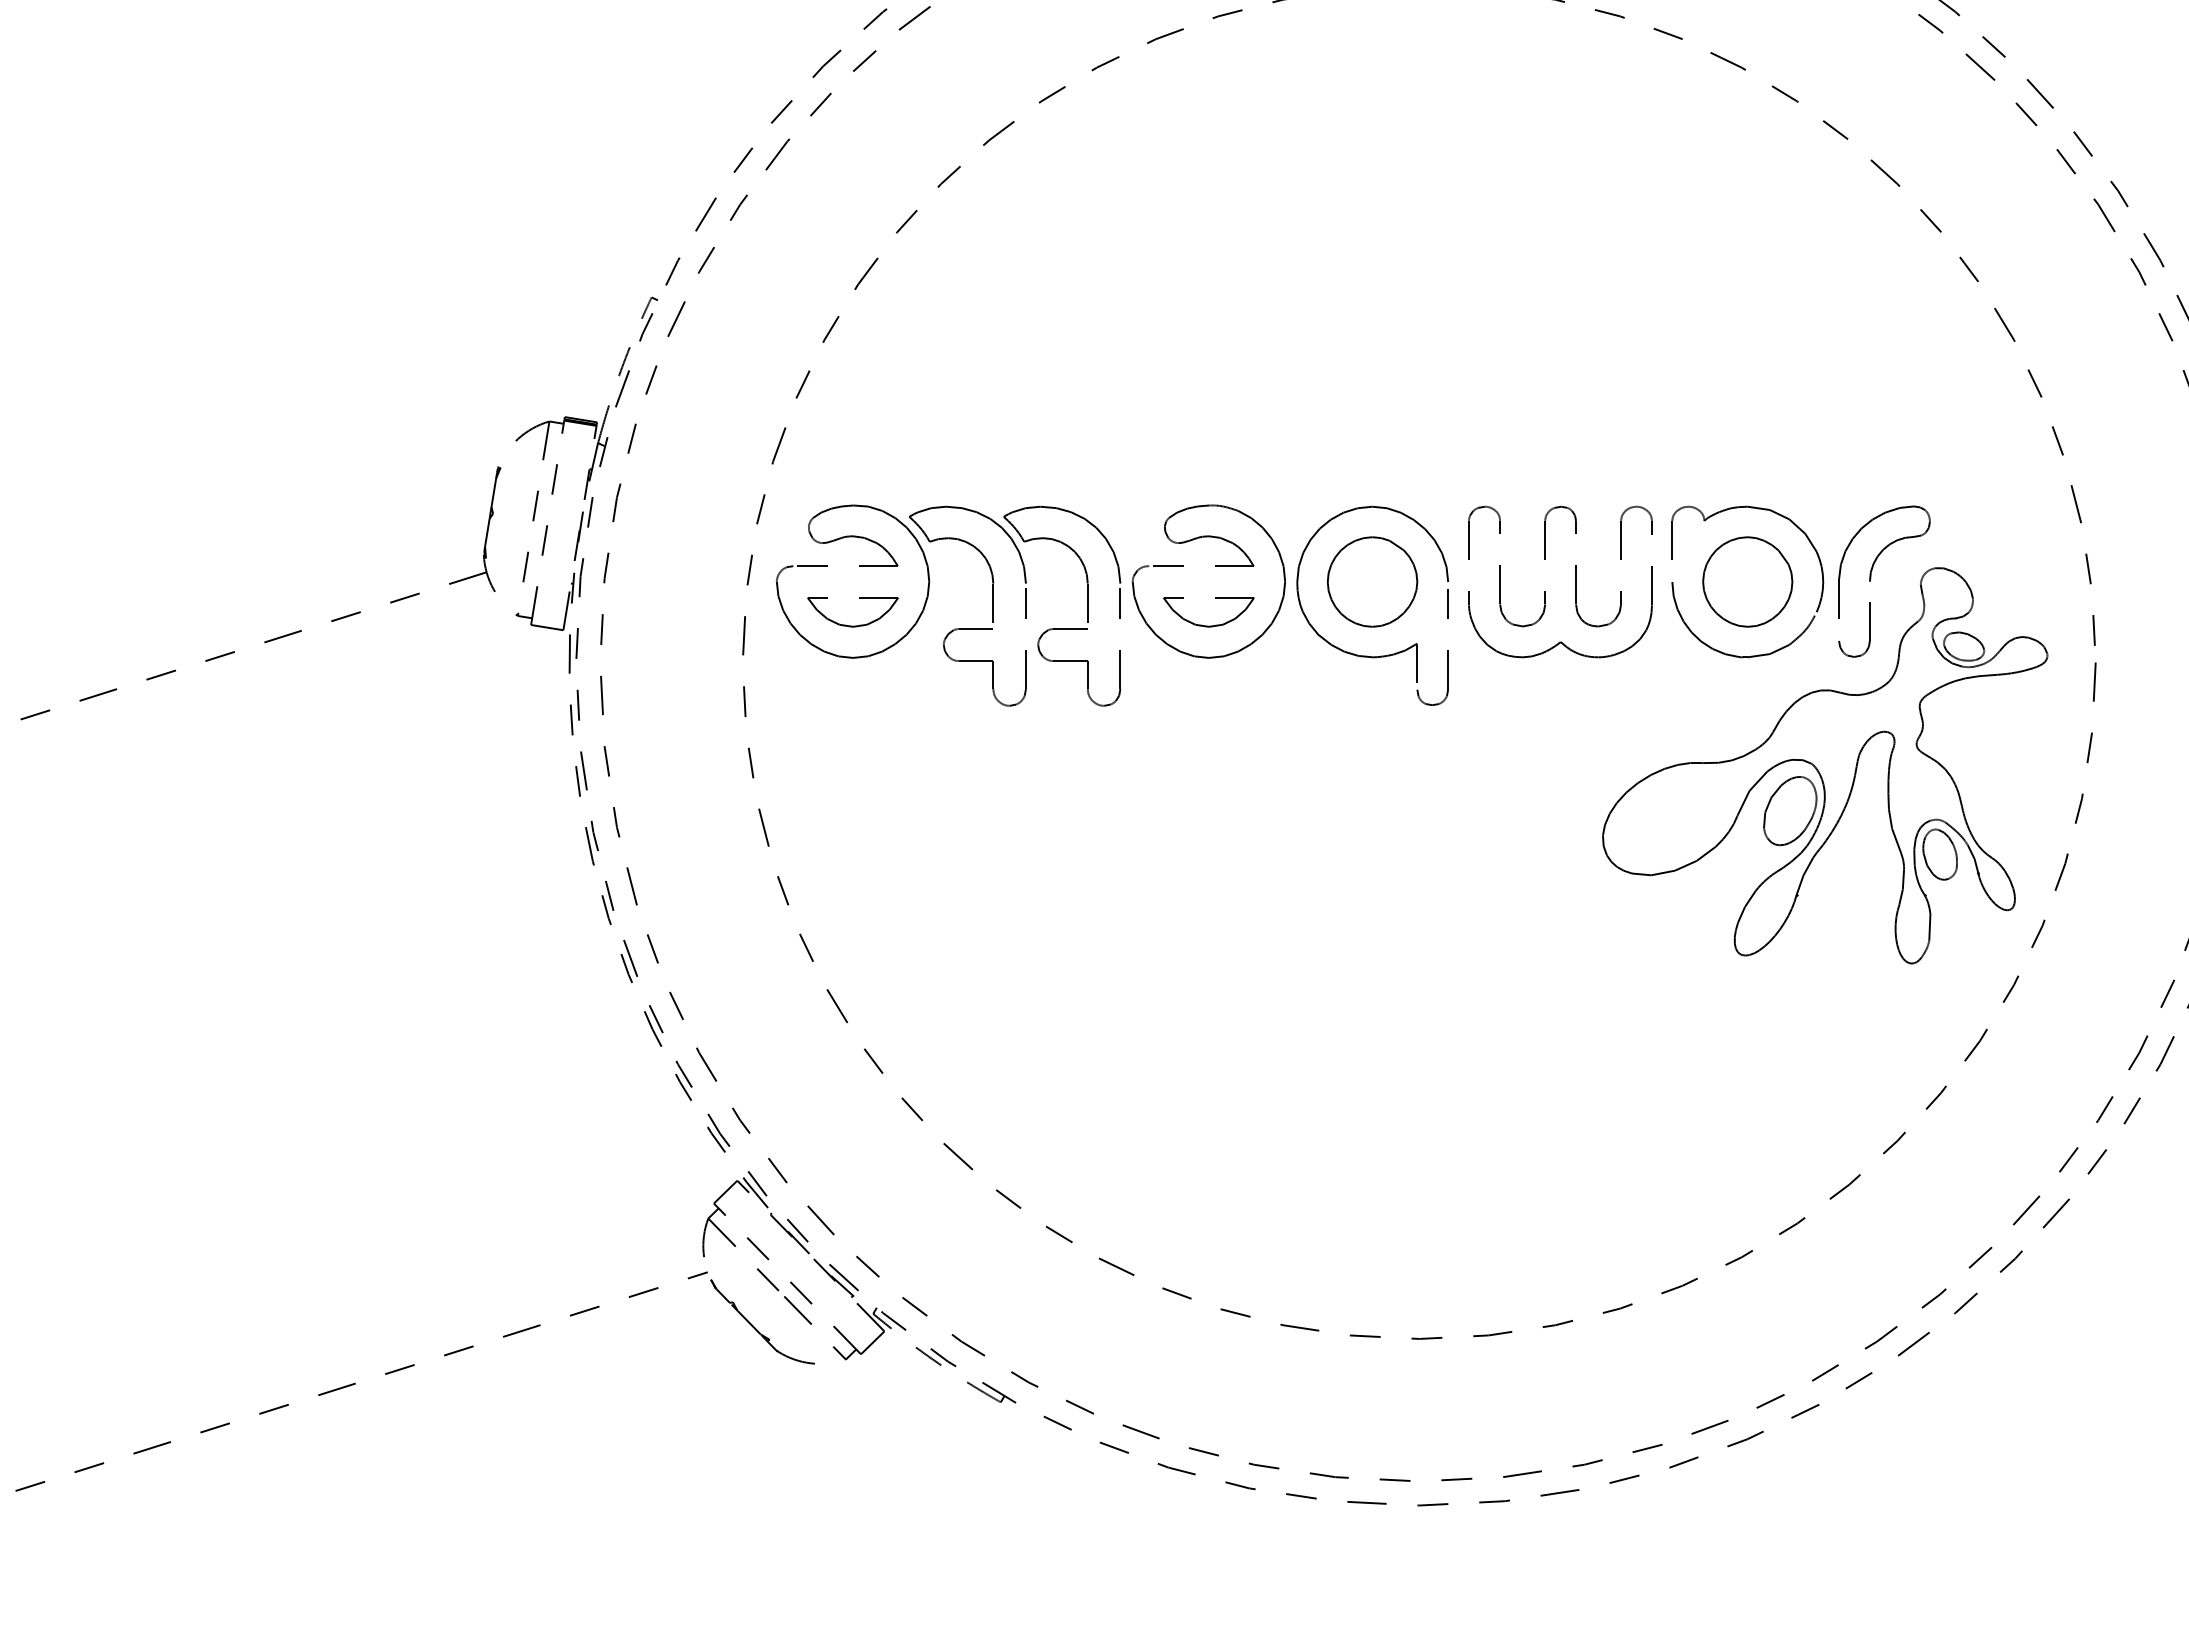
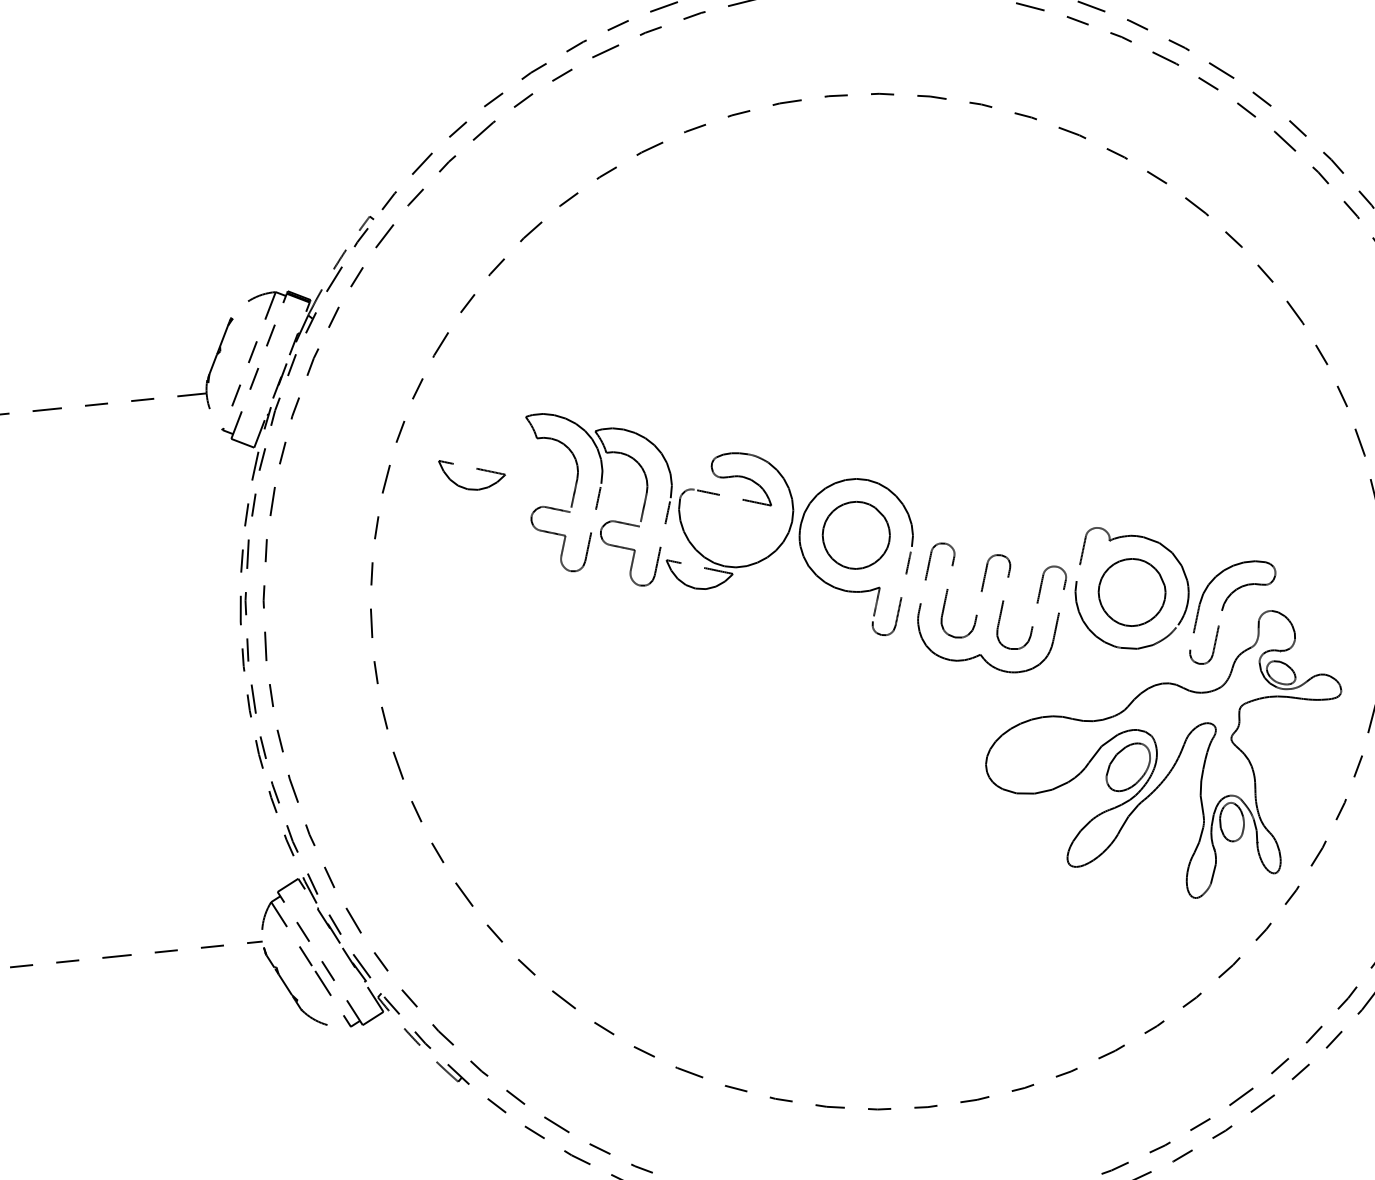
part: (859, 566) -> (481, 445), removed
part: (1575, 581) -> (1000, 612), moved
part: (1208, 625) -> (695, 587), moved

